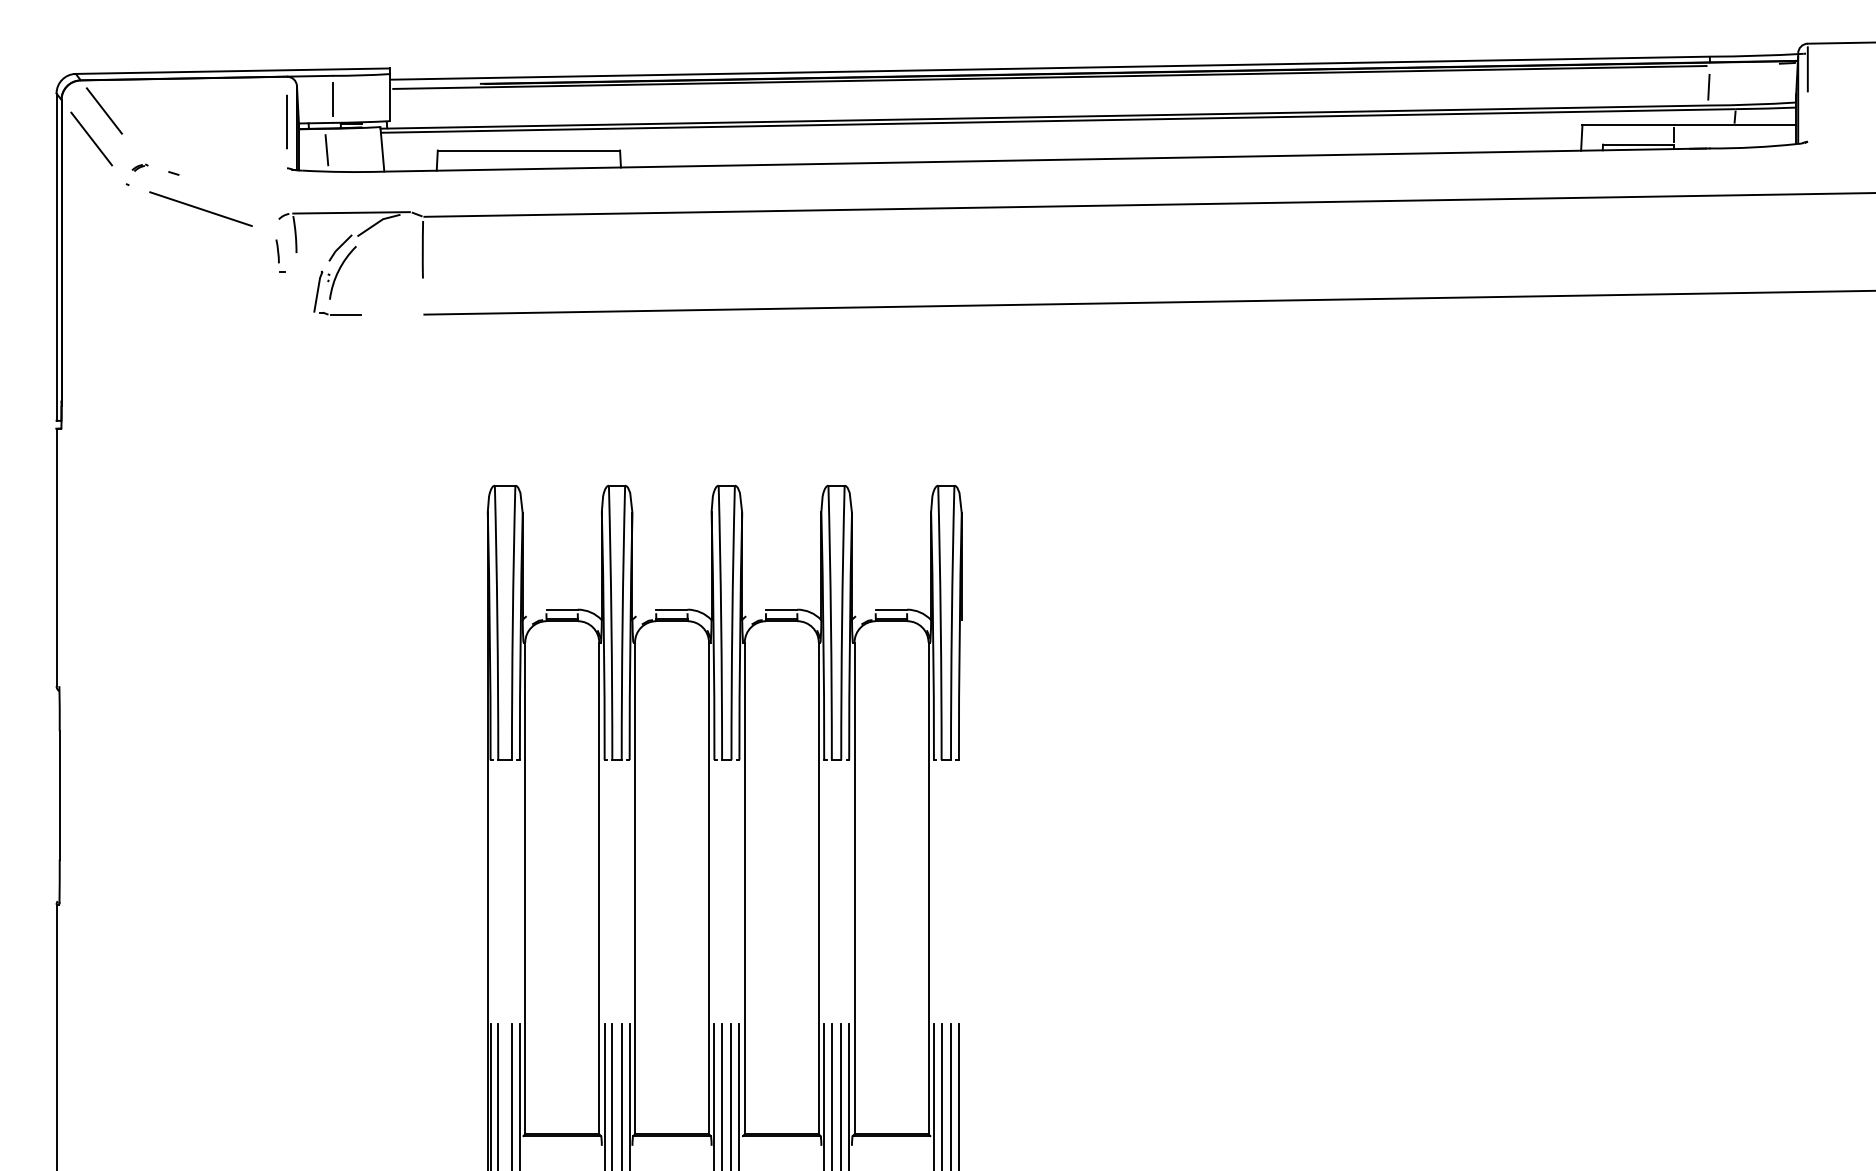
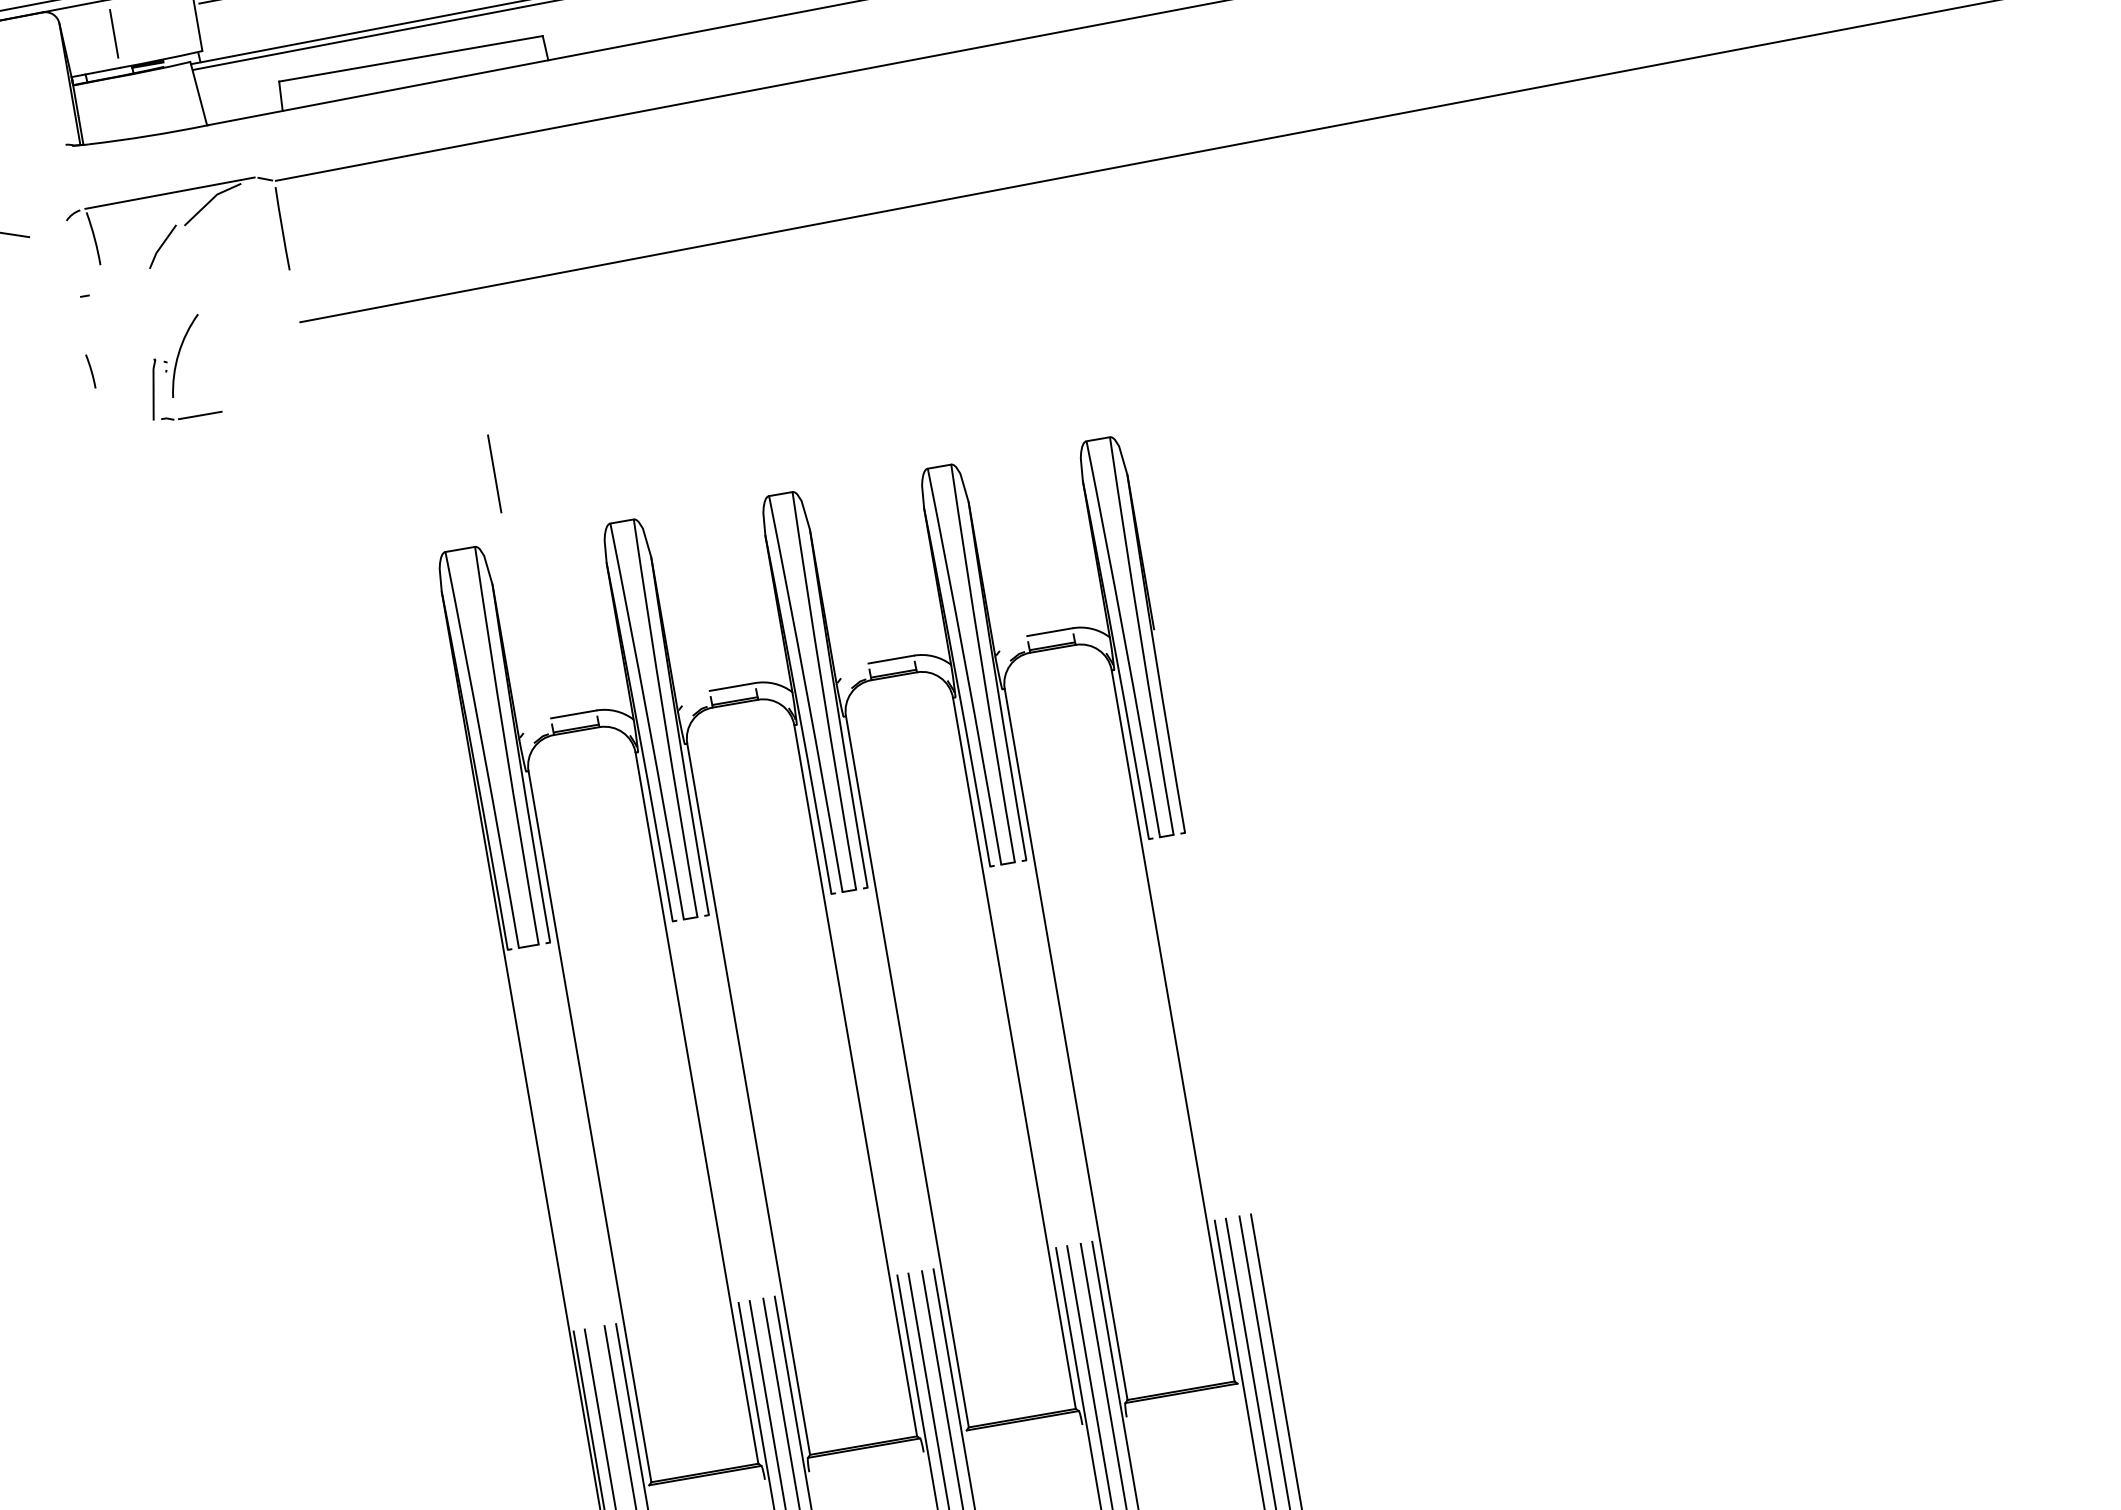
line: (286, 121) -> (493, 473), moved
line: (326, 150) -> (118, 109), removed
line: (277, 251) -> (90, 371), moved
part: (337, 280) -> (179, 368), moved

